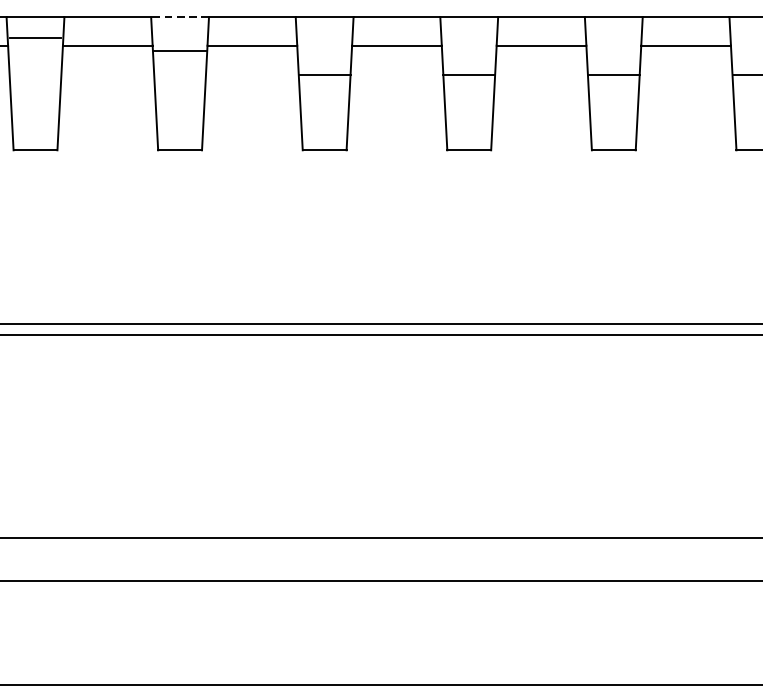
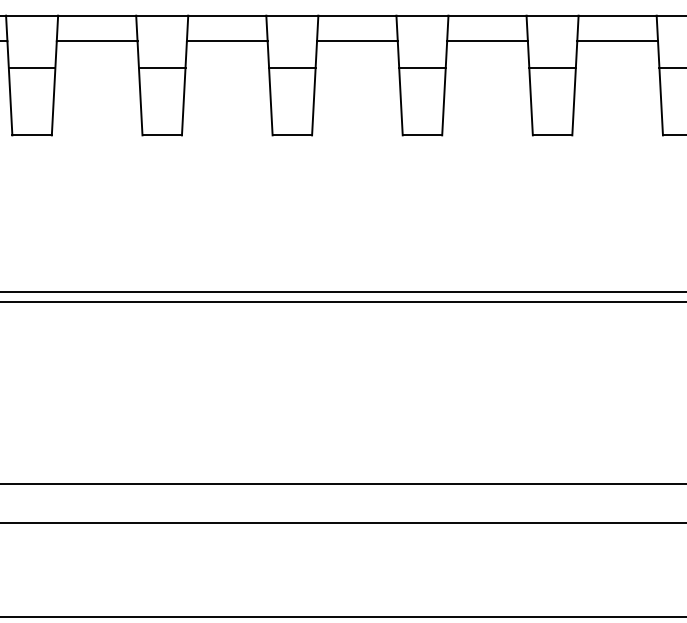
line: (179, 17) -> (161, 15), dashed -> solid
line: (34, 38) -> (31, 67), moved
line: (179, 50) -> (161, 67), moved

